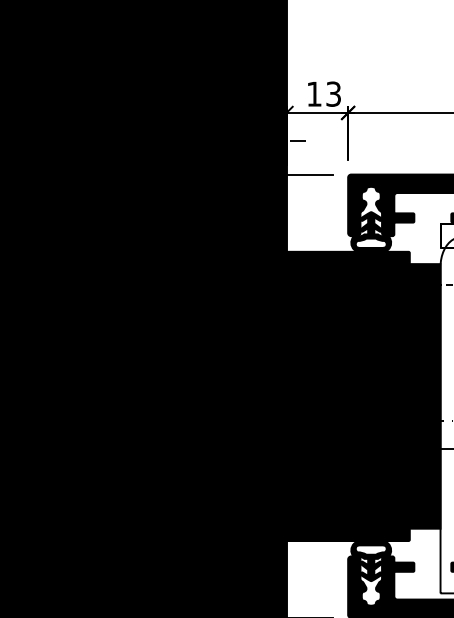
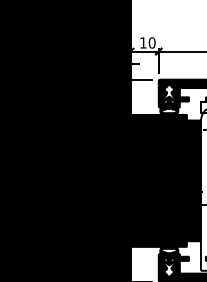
text: (332, 93) -> (151, 42), 13 -> 10

